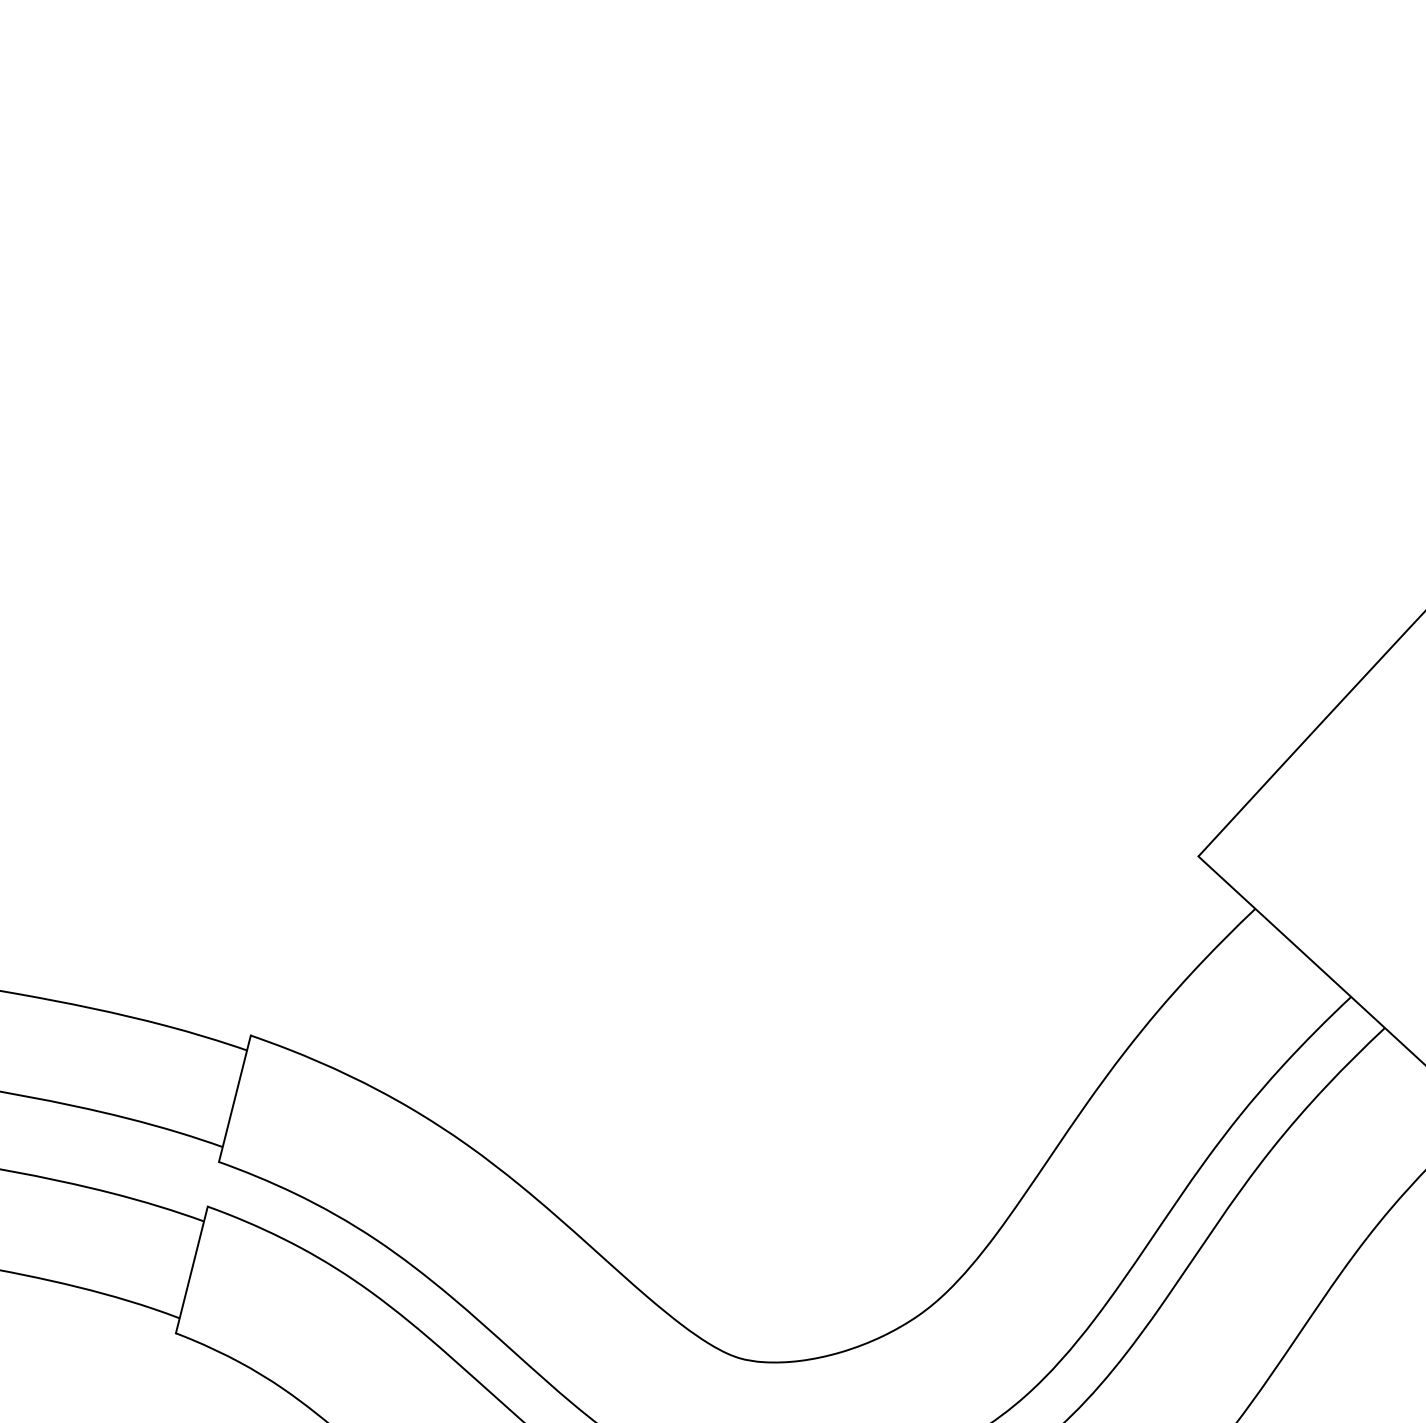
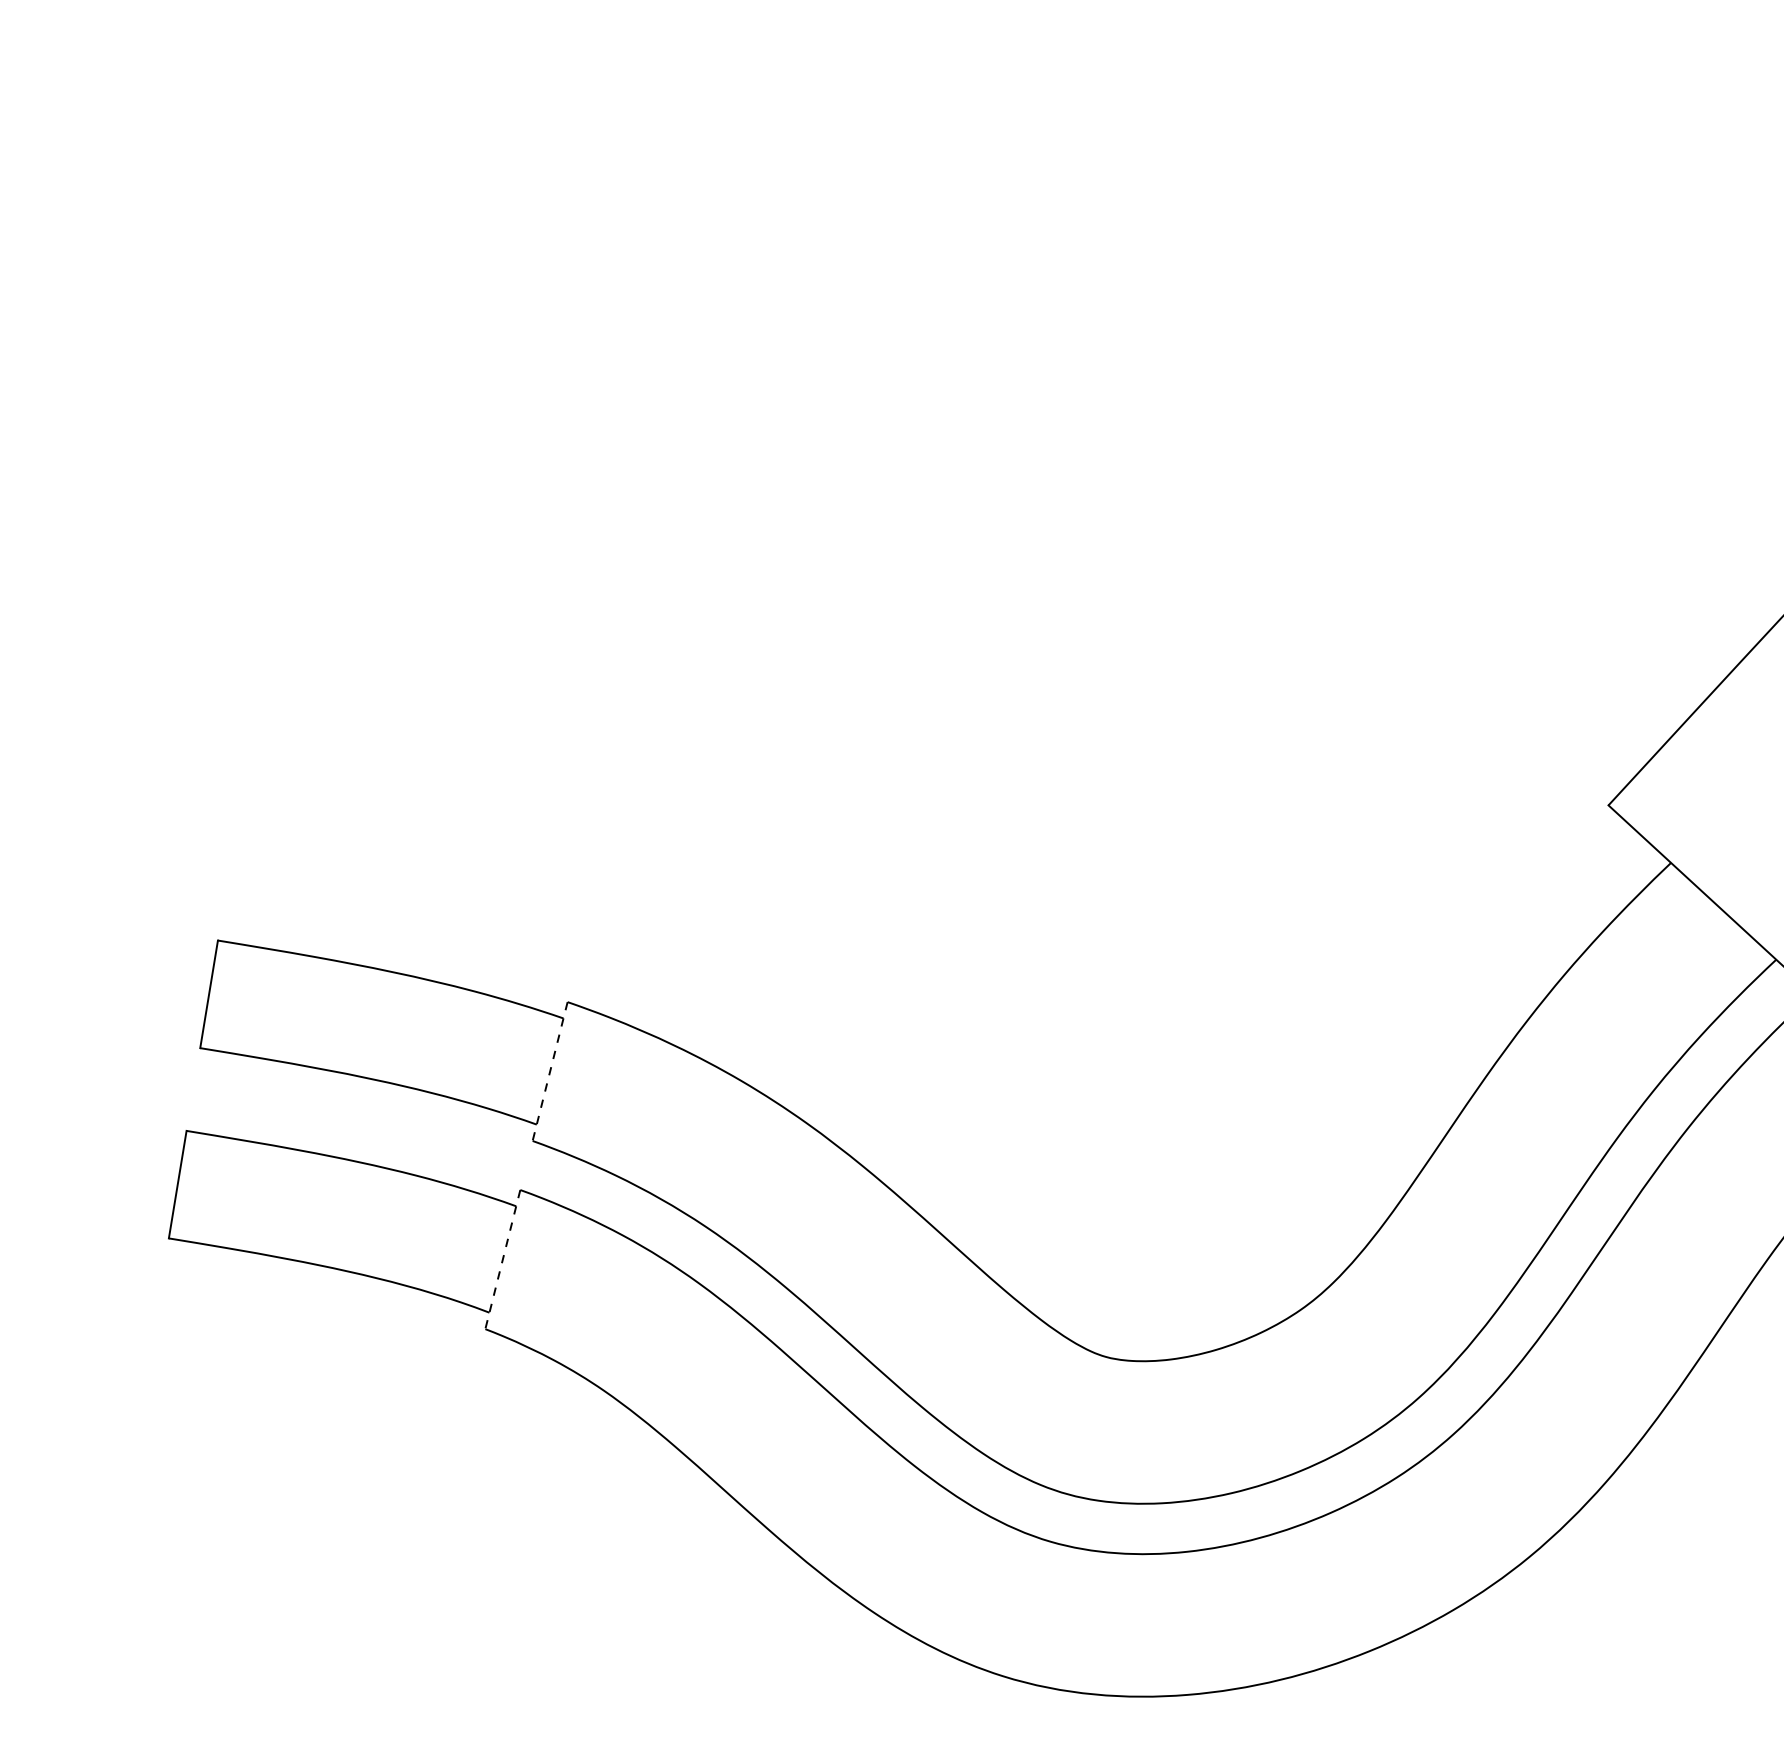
line: (235, 1098) -> (550, 1071), solid -> dashed
line: (191, 1269) -> (502, 1259), solid -> dashed

